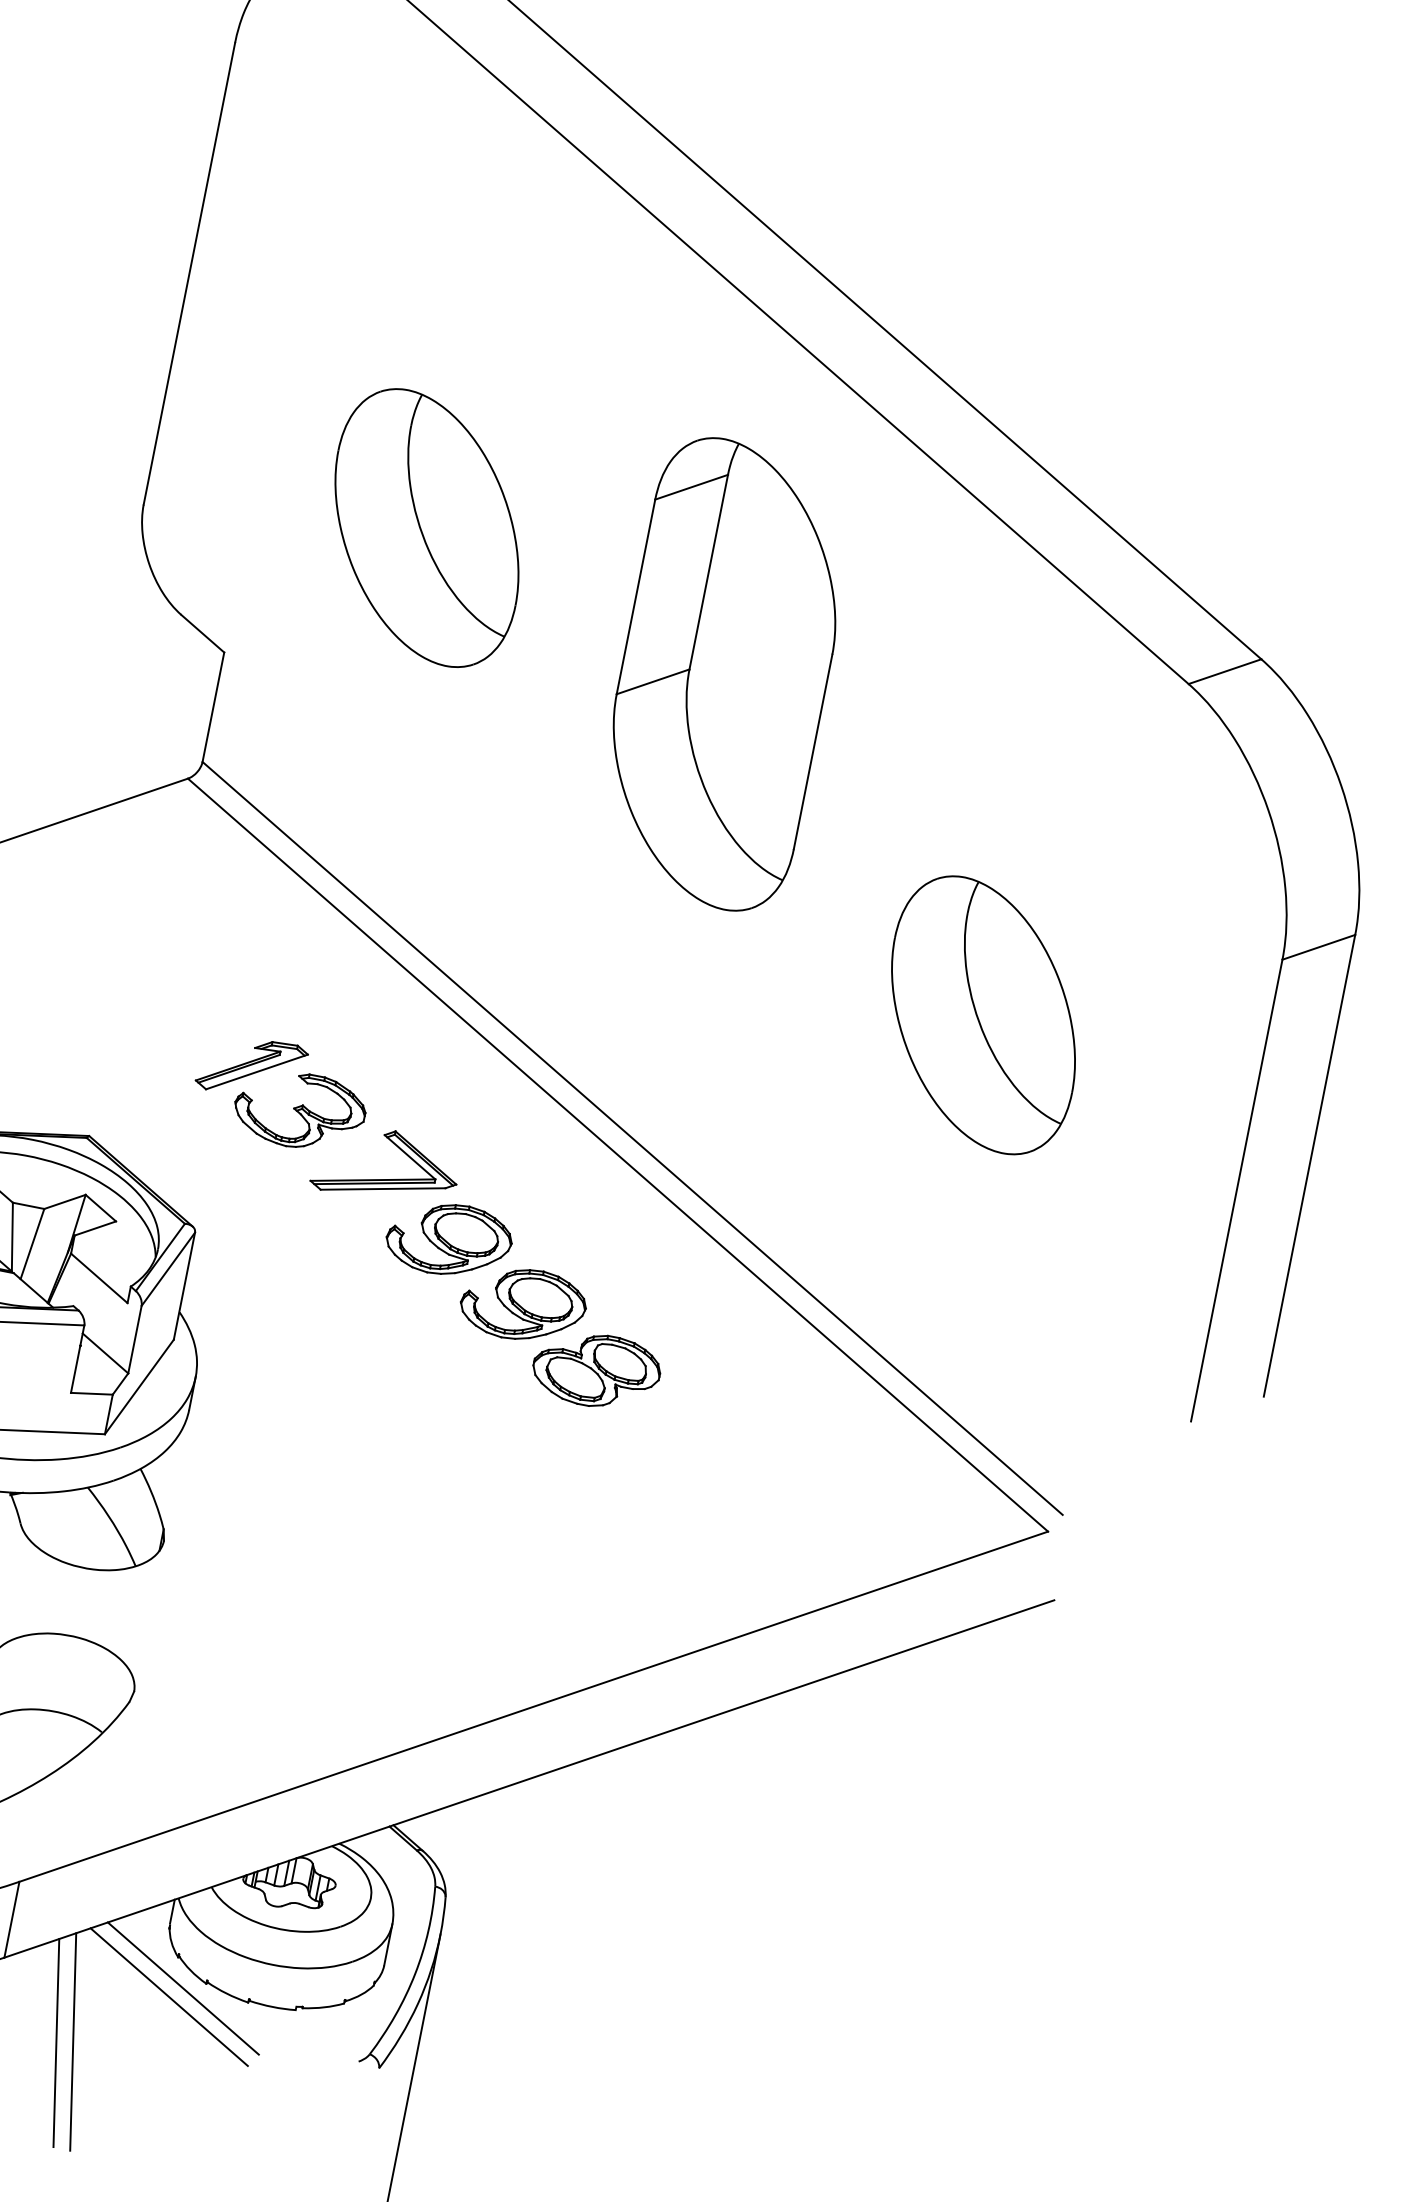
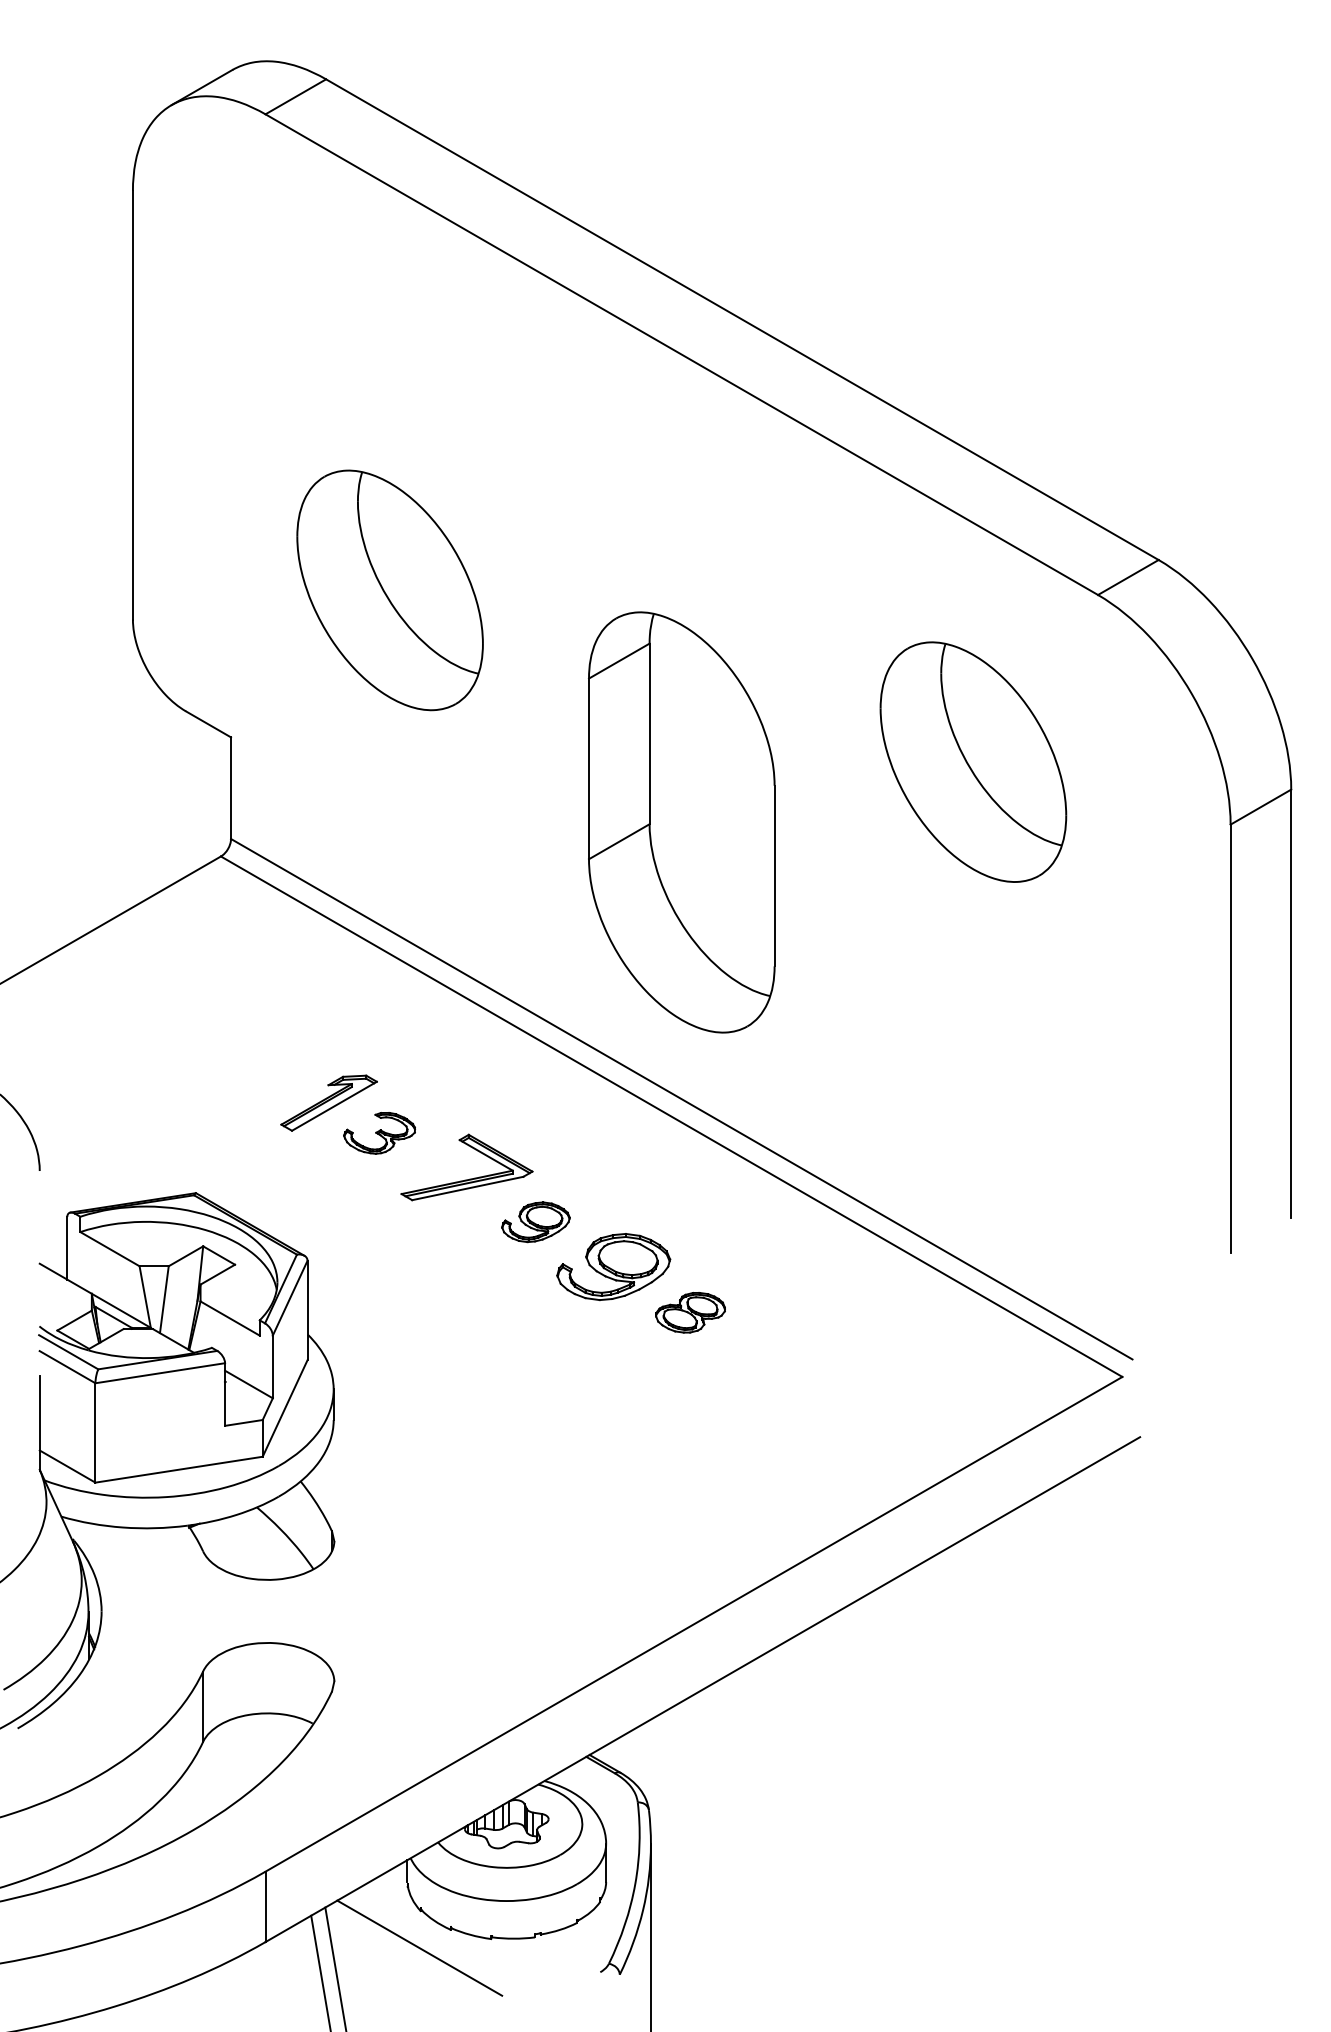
part: (724, 674) -> (681, 822), moved
part: (983, 1014) -> (973, 761), moved
part: (299, 1110) -> (379, 1133), size x0.6
part: (448, 1240) -> (535, 1222), size x0.6
part: (596, 1370) -> (690, 1312), size x0.6
line: (183, 1987) -> (430, 1937), removed

